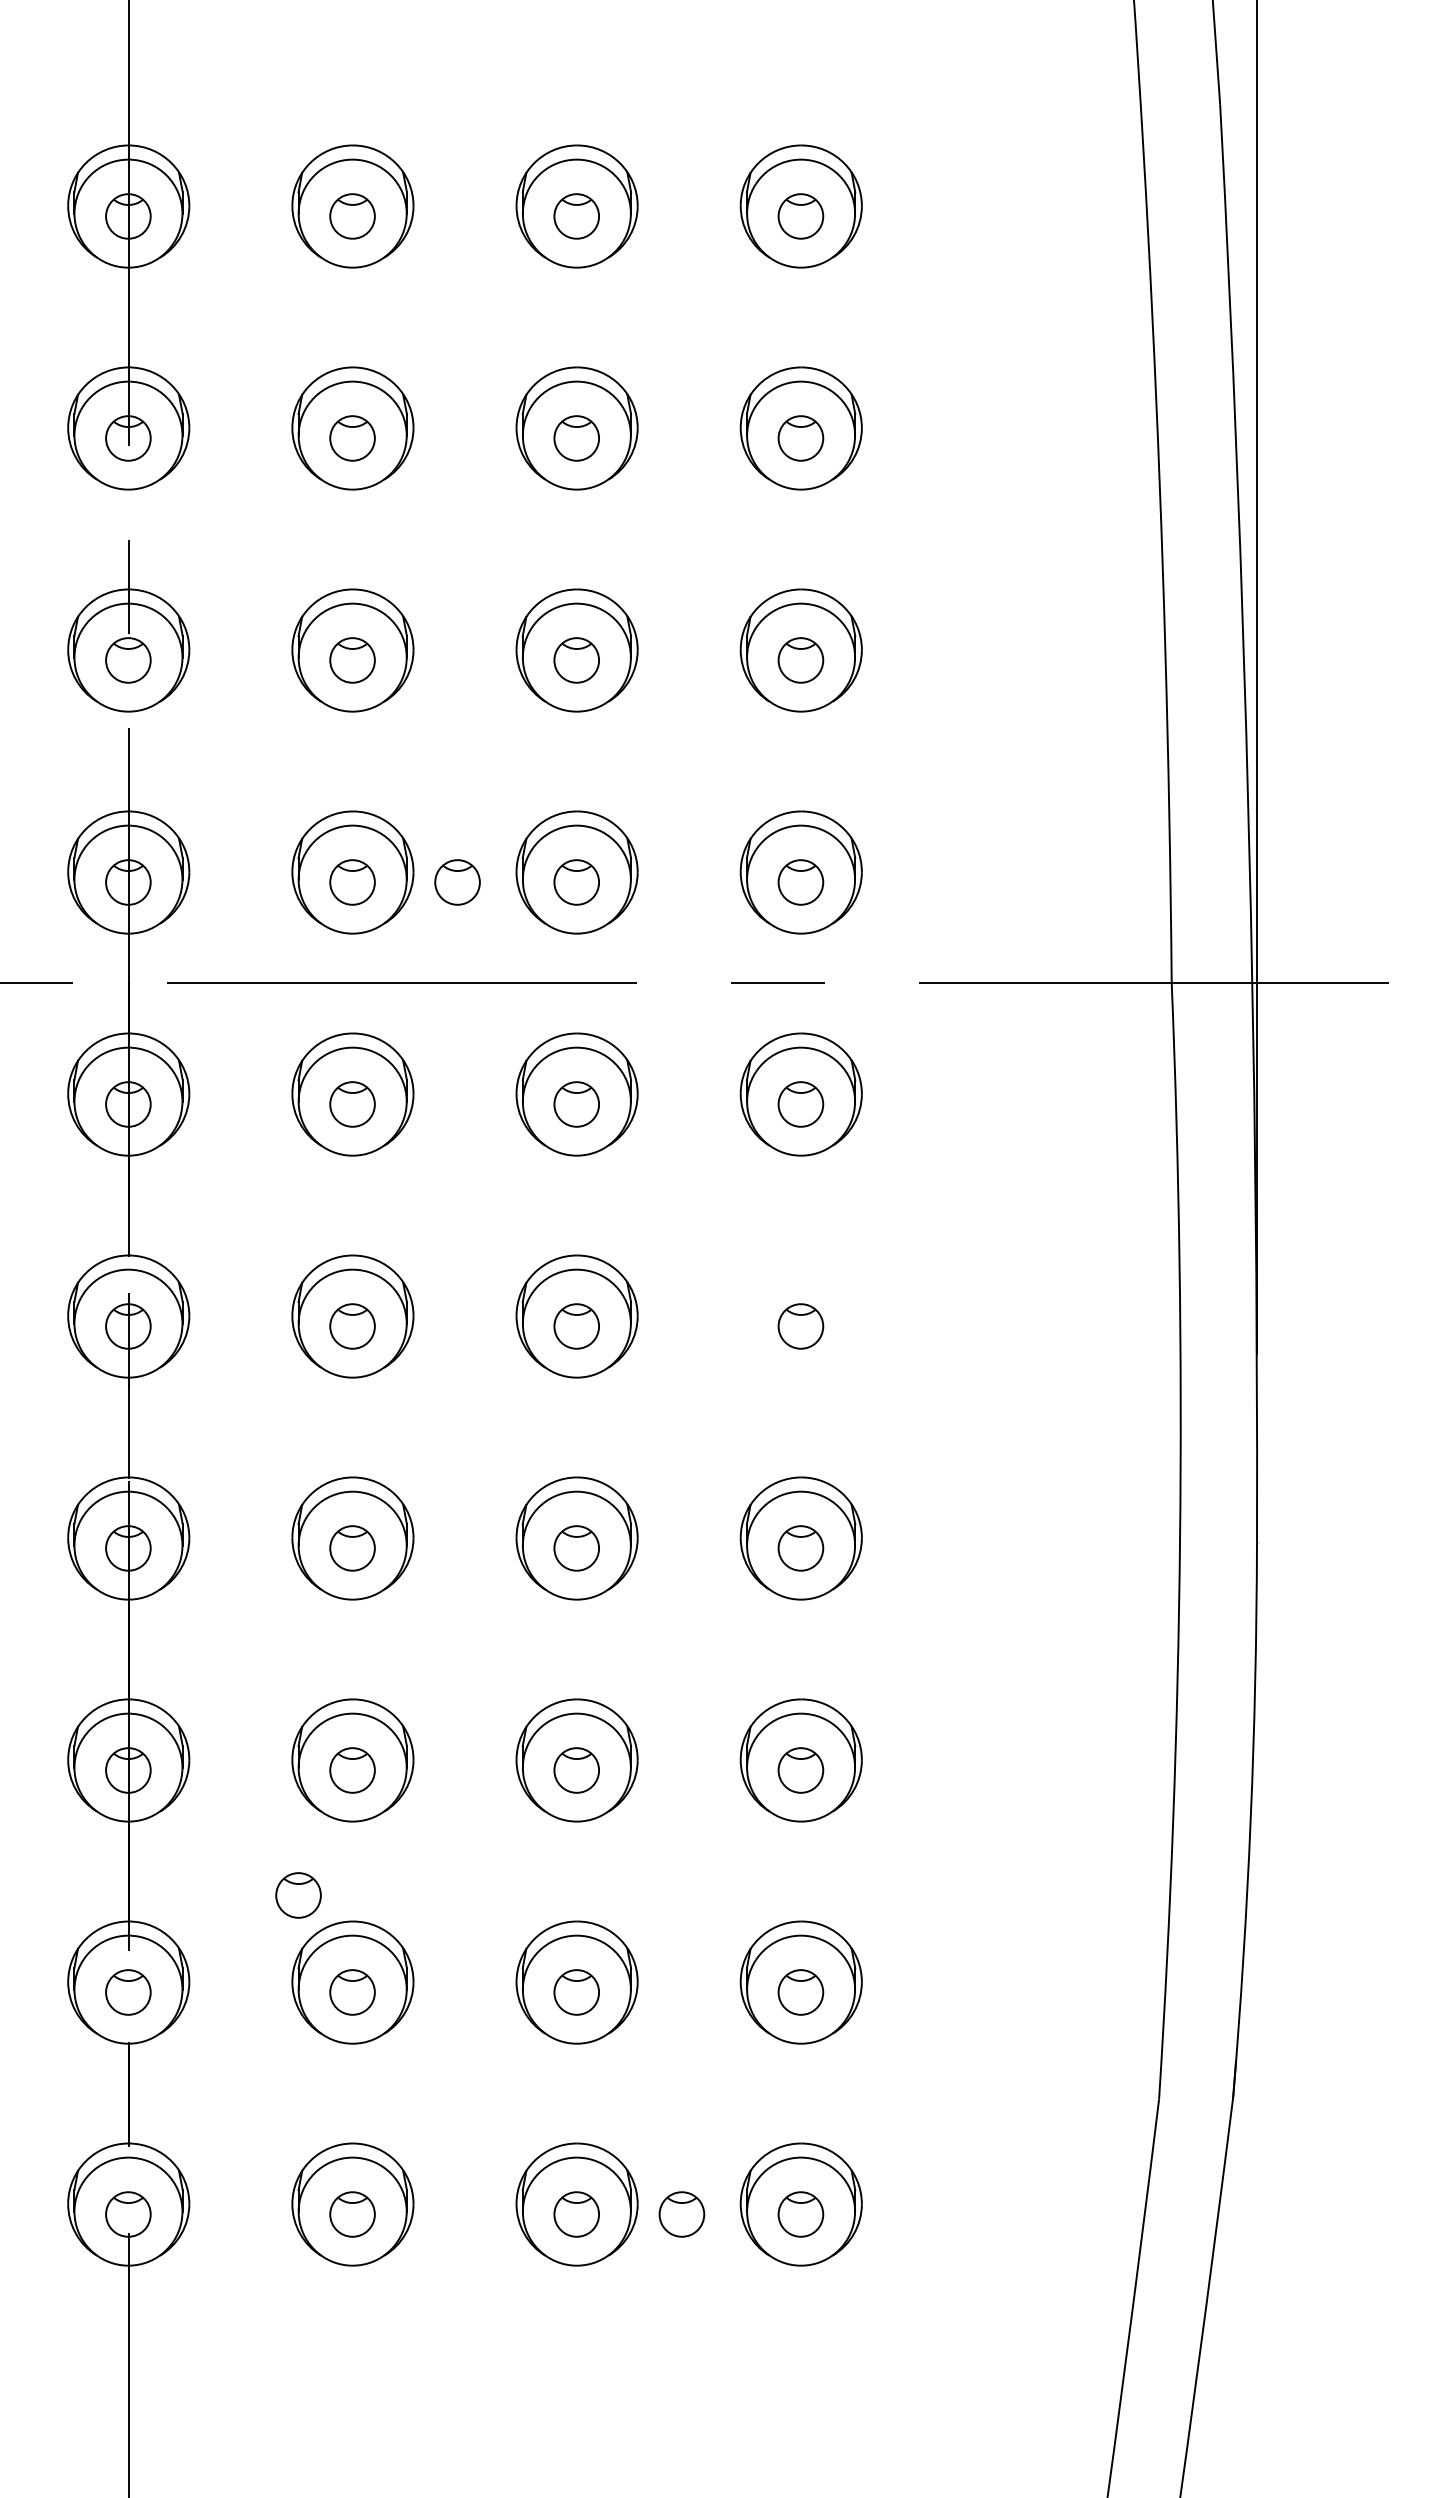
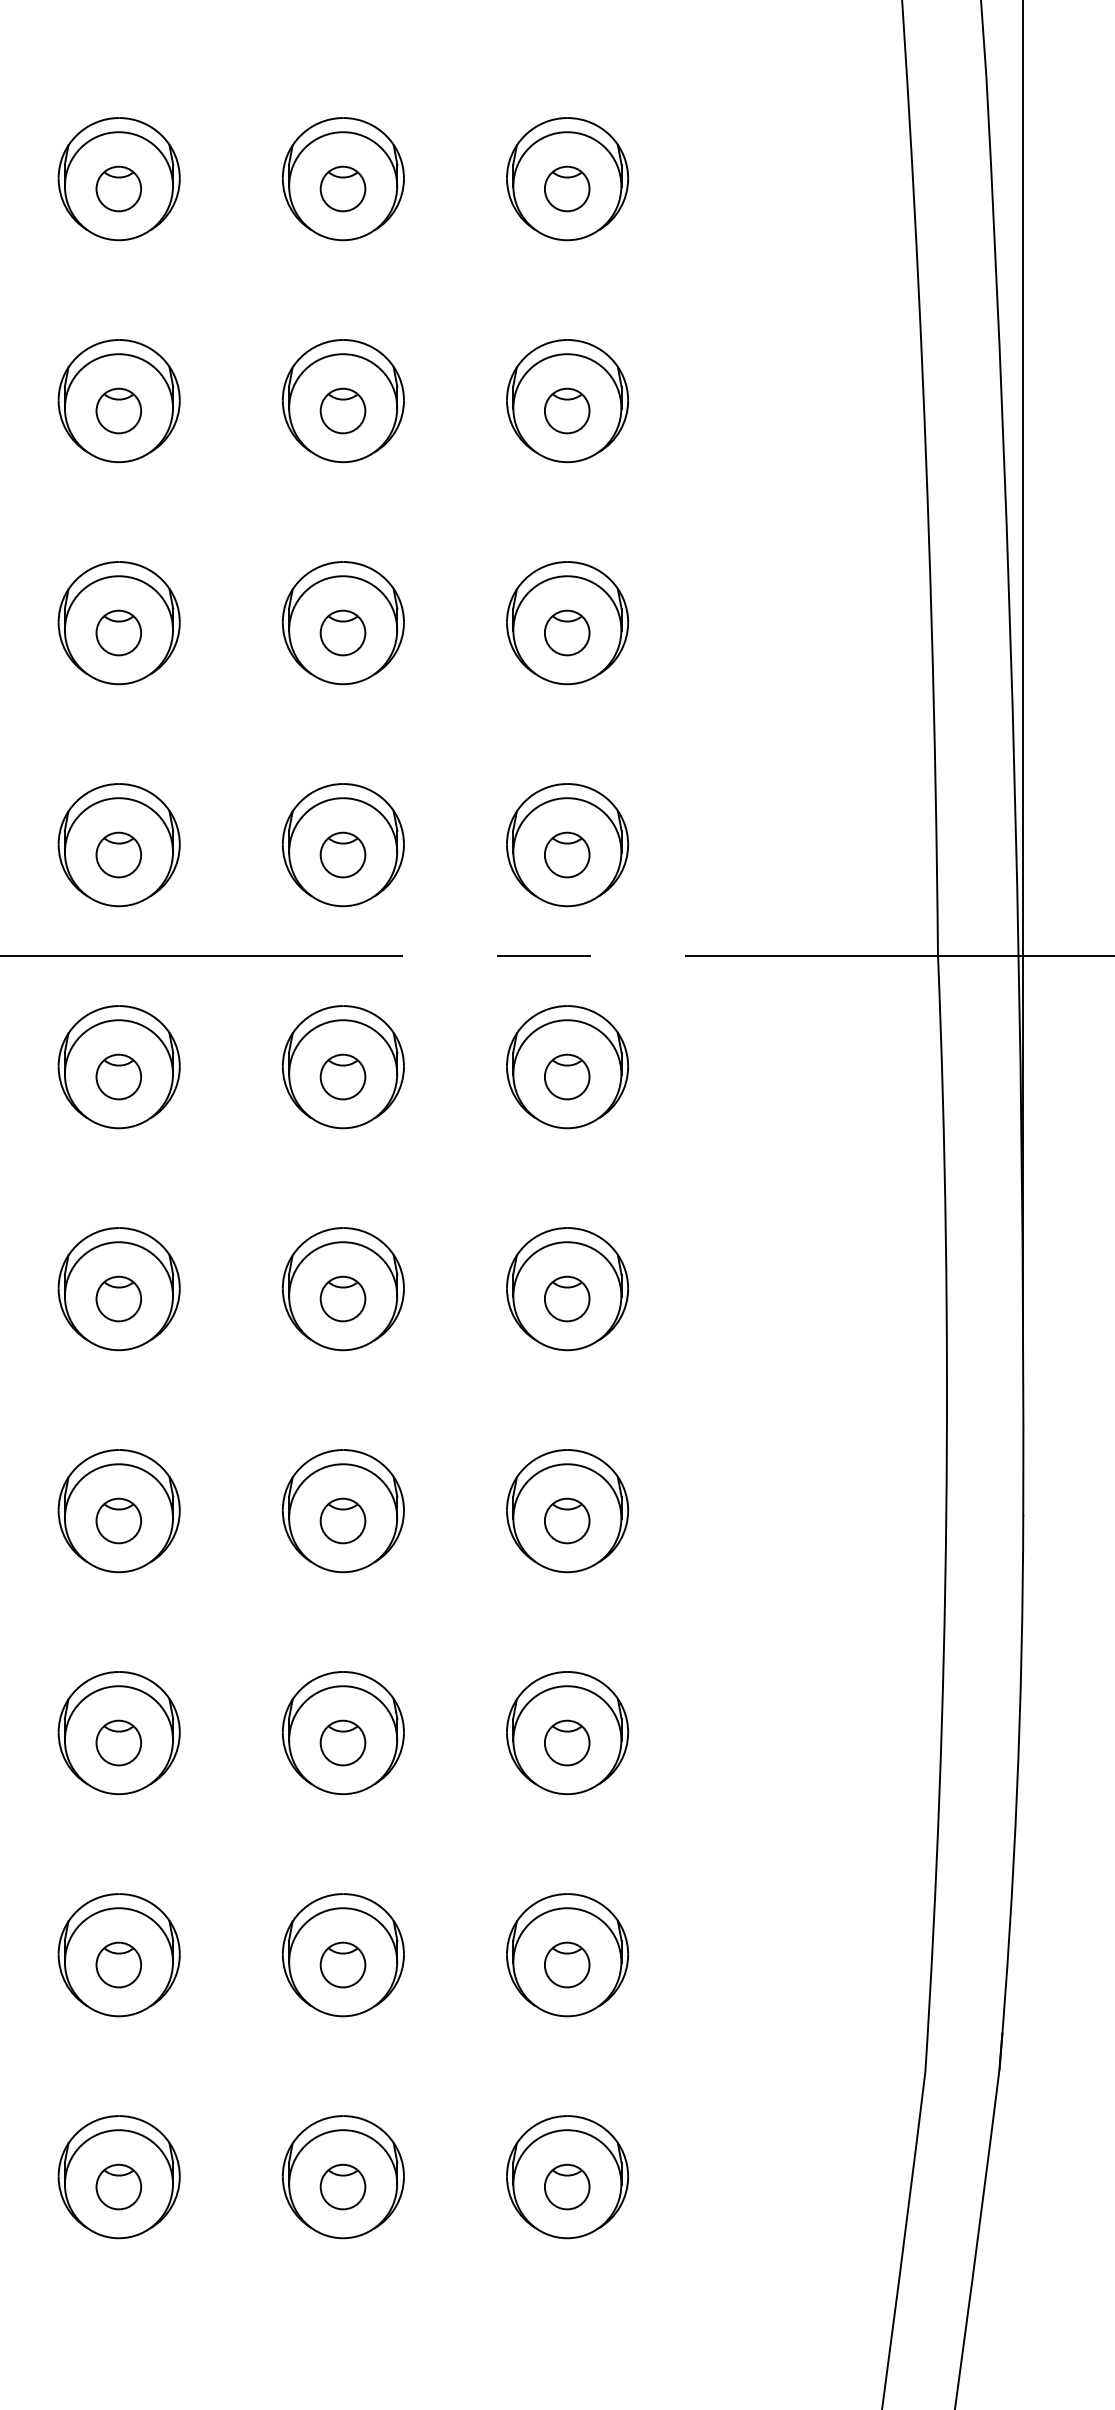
part: (457, 882) -> (223, 855), removed
part: (800, 1316) -> (566, 1289), added
part: (298, 1895) -> (64, 1868), removed
part: (681, 2214) -> (447, 2187), removed

